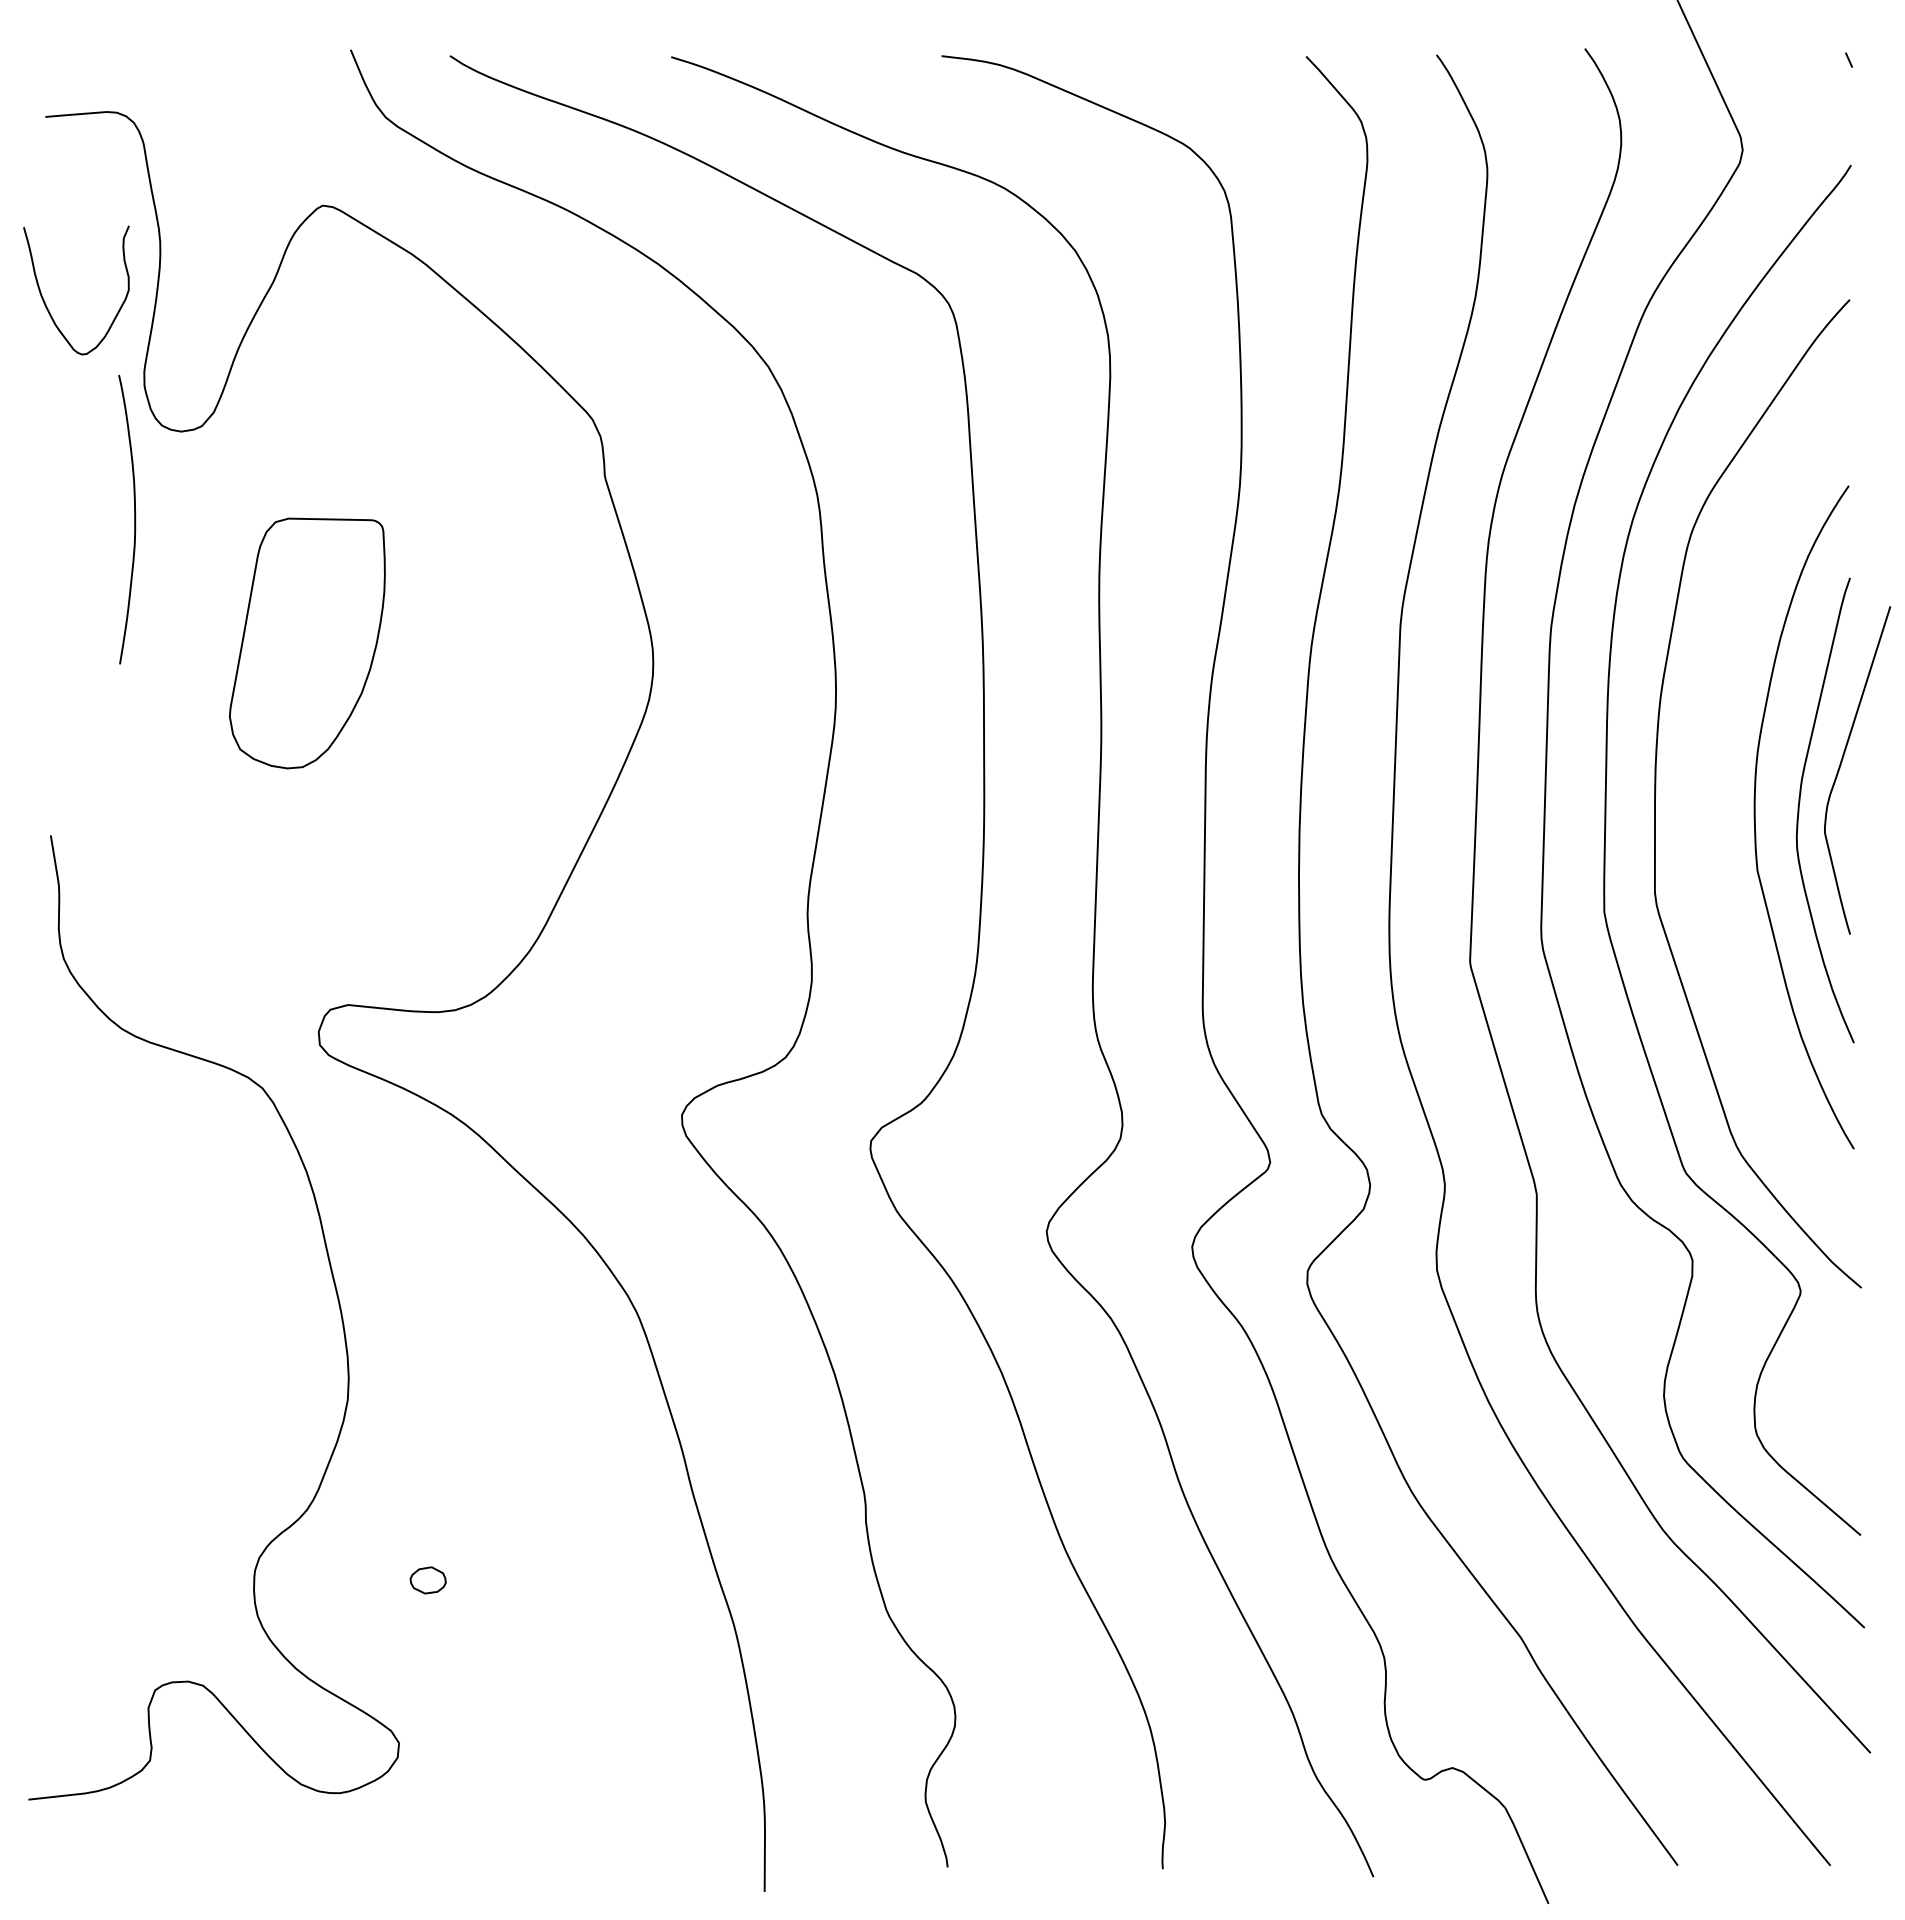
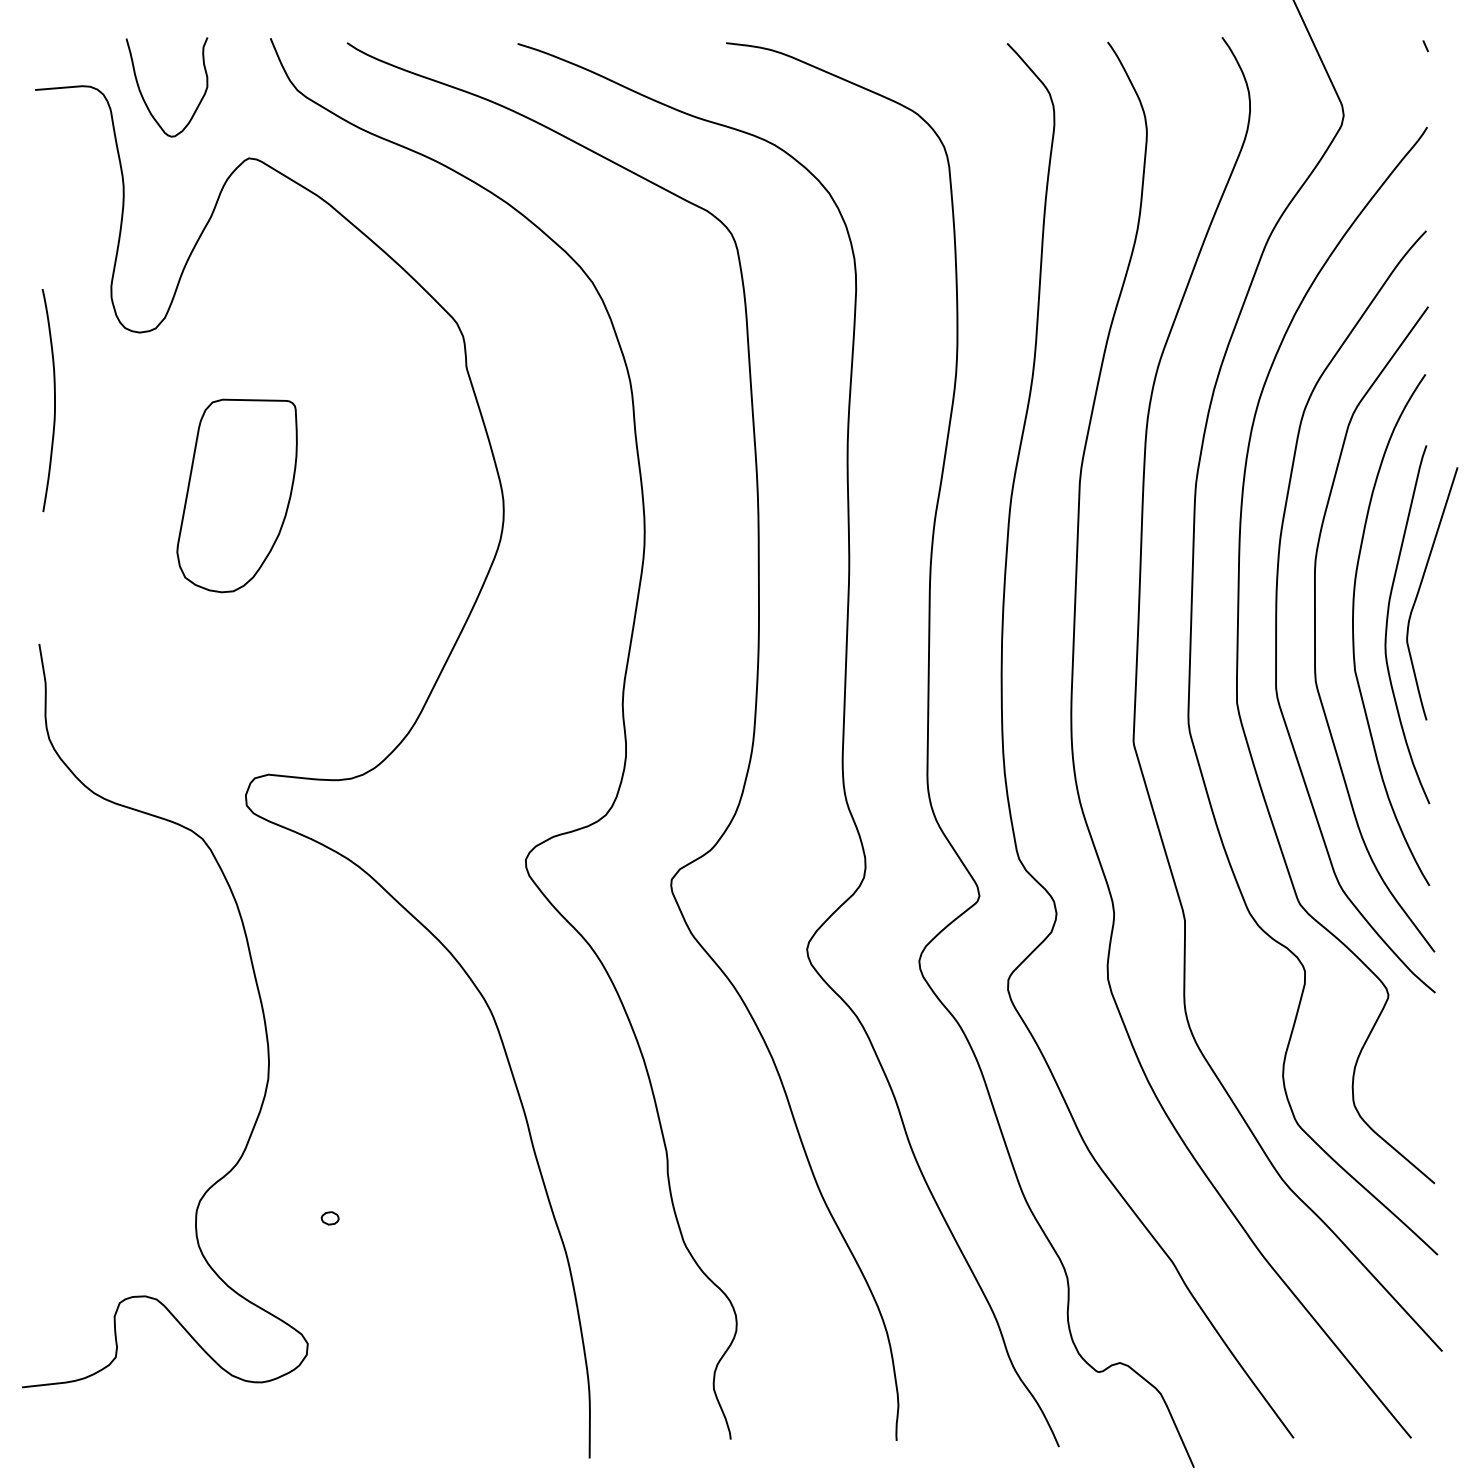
curve: (46, 304) -> (143, 98), moved
curve: (134, 519) -> (54, 400), moved
curve: (1706, 816) -> (1315, 629), added
part: (427, 1580) -> (329, 1218), size x0.62

